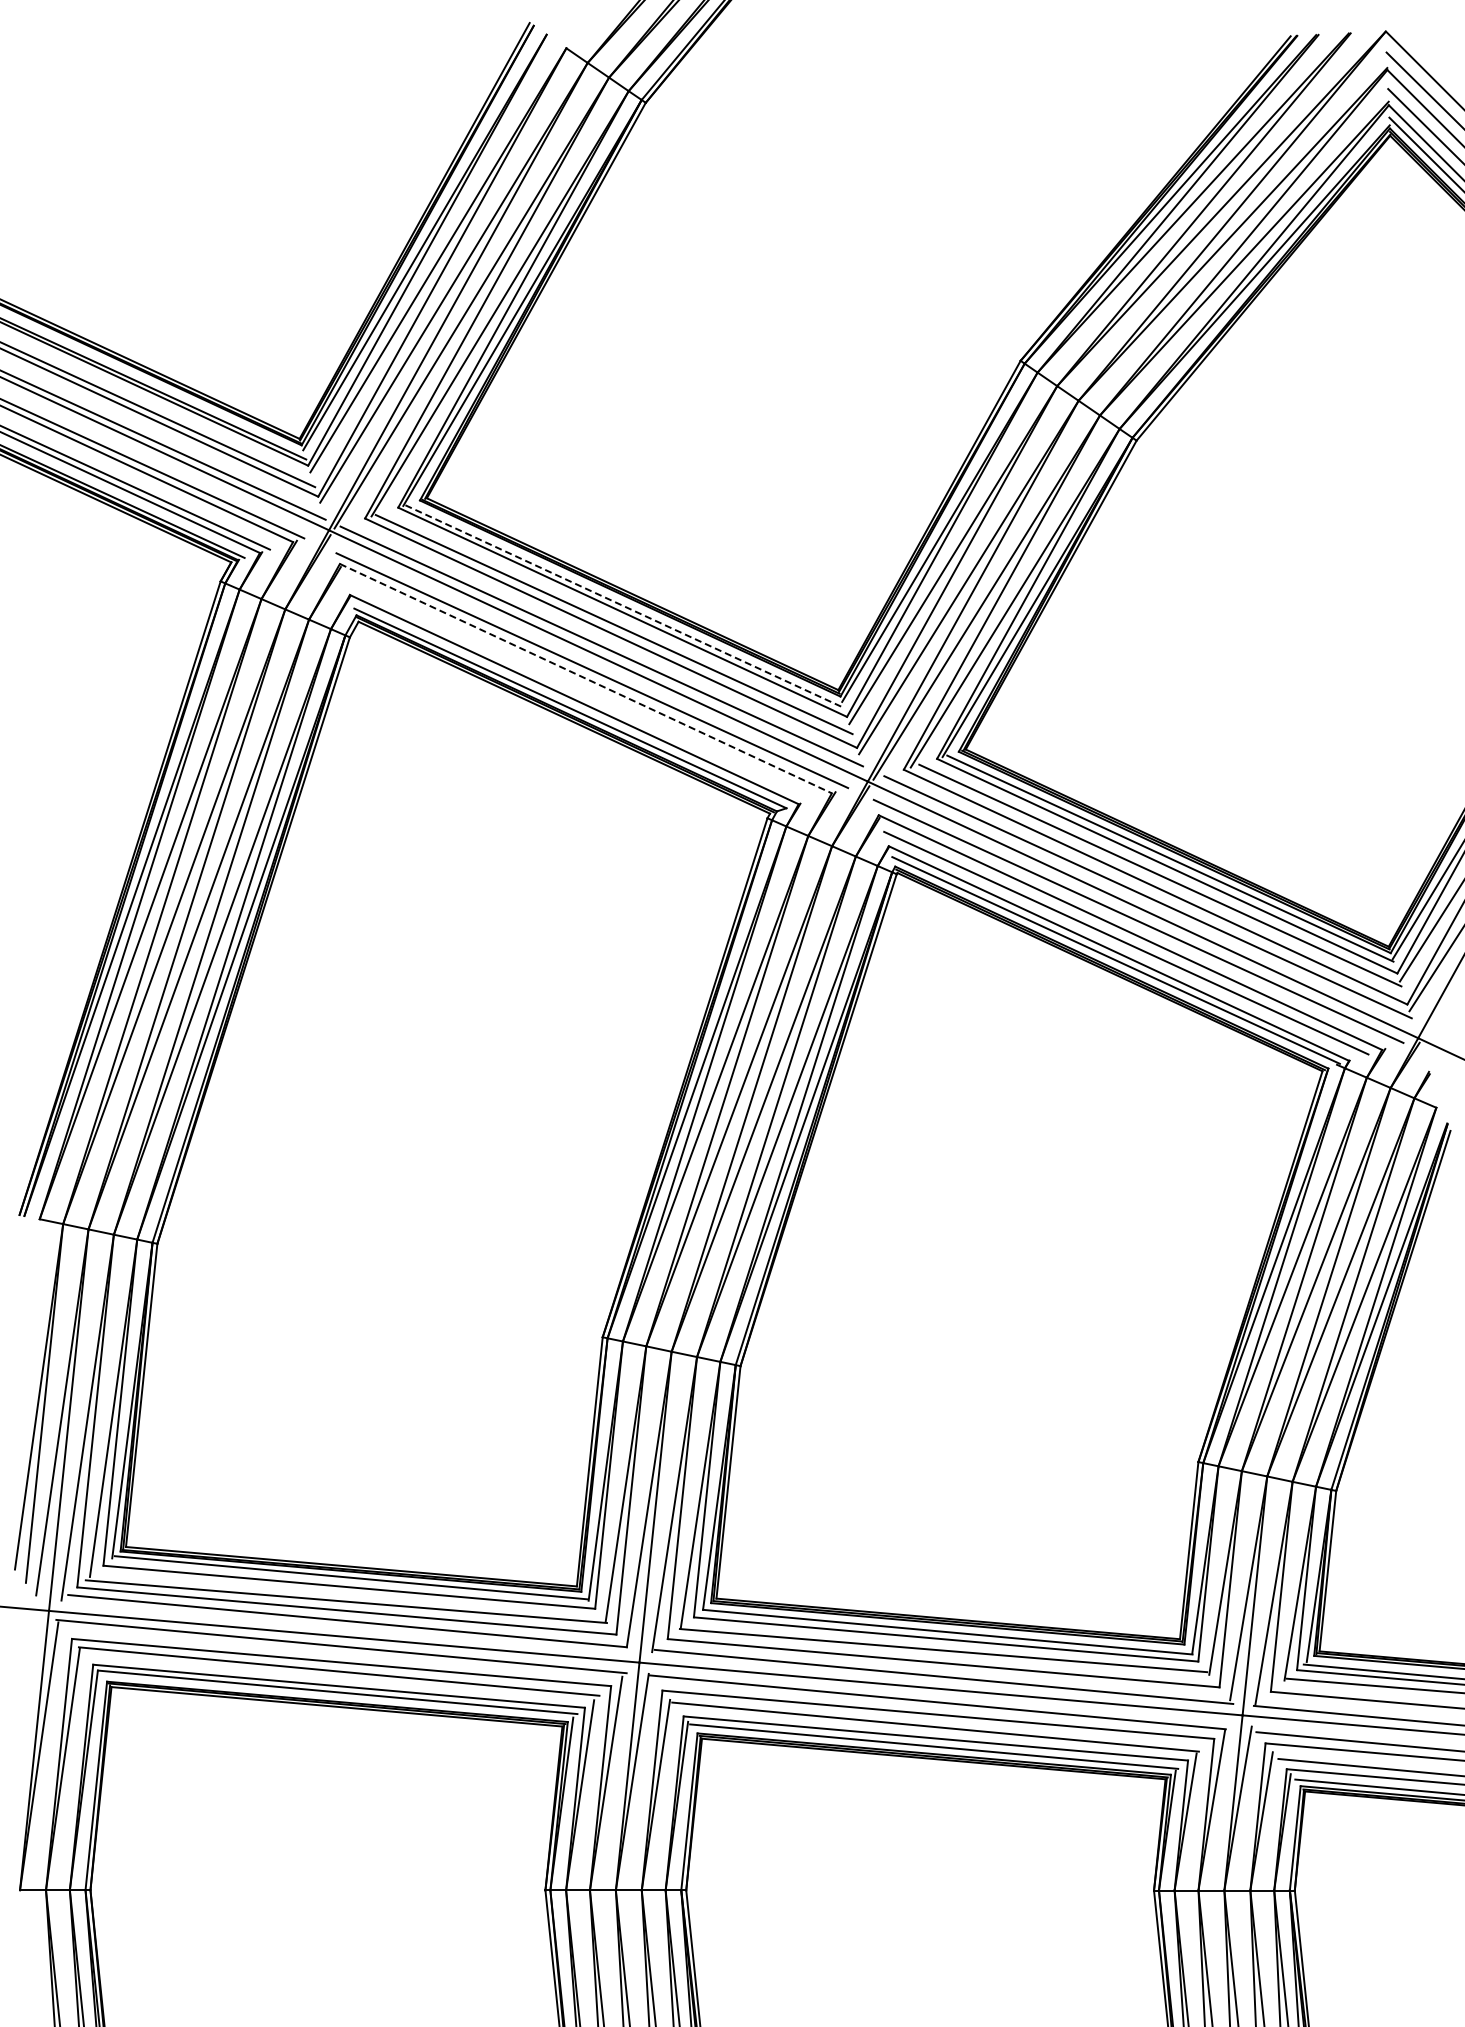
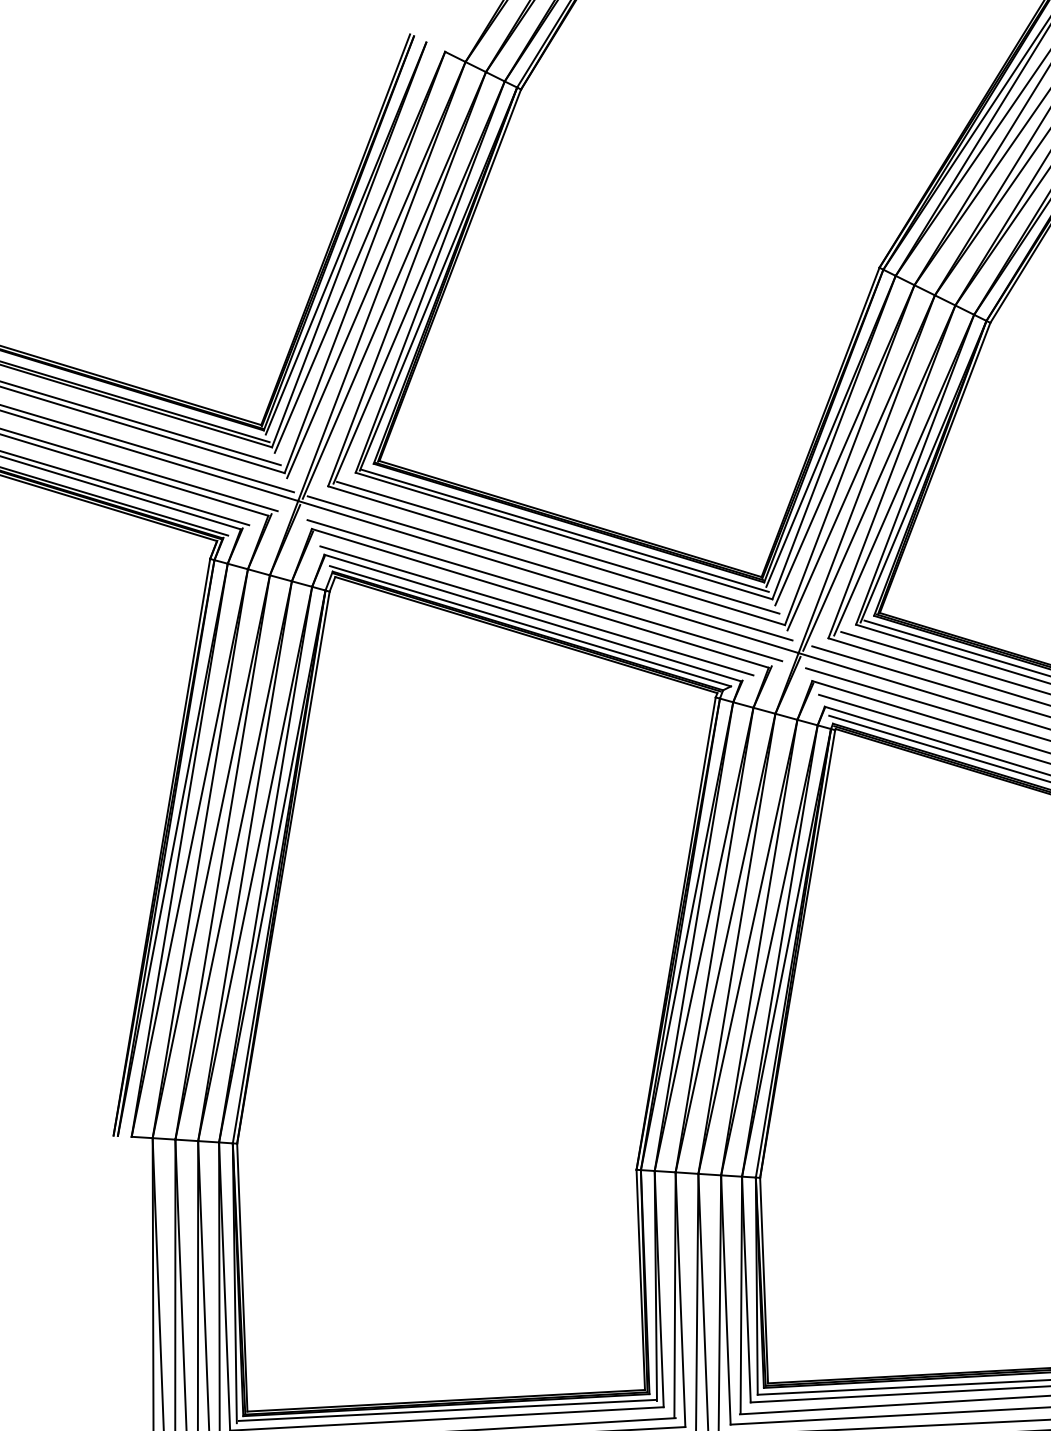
line: (624, 606) -> (564, 530), dashed -> solid
line: (586, 678) -> (540, 598), dashed -> solid
line: (579, 691) -> (536, 610), added

